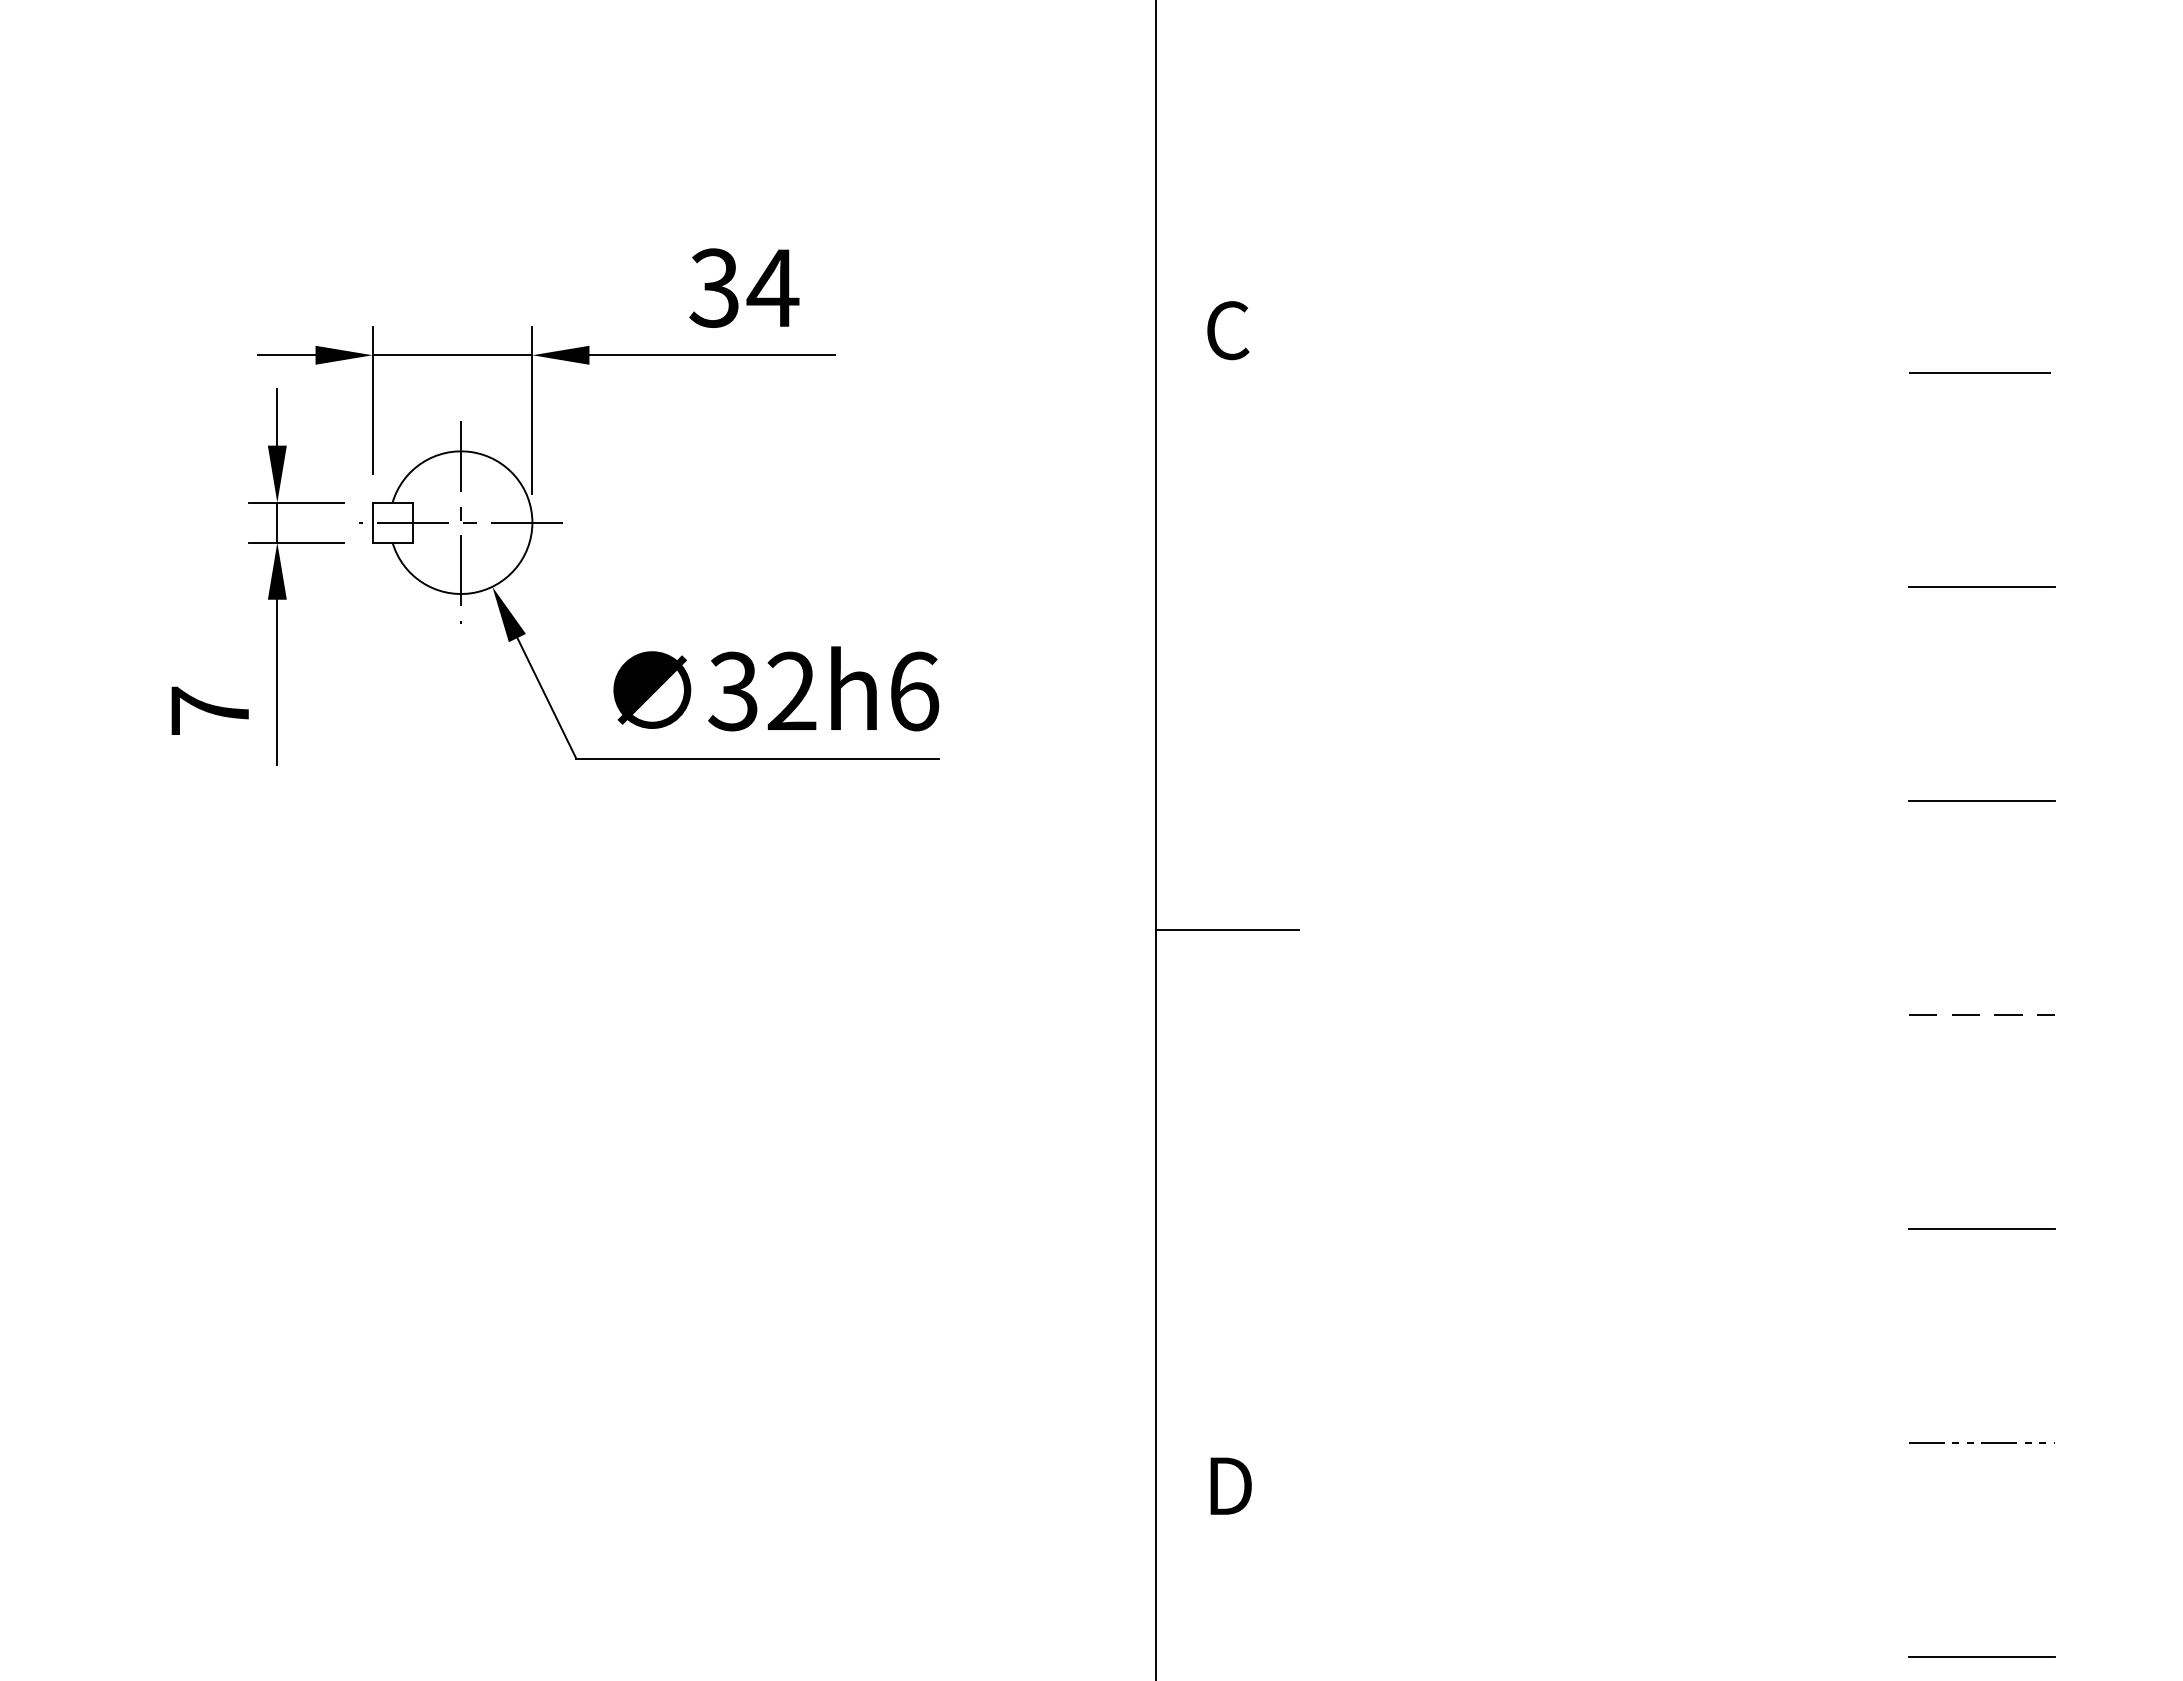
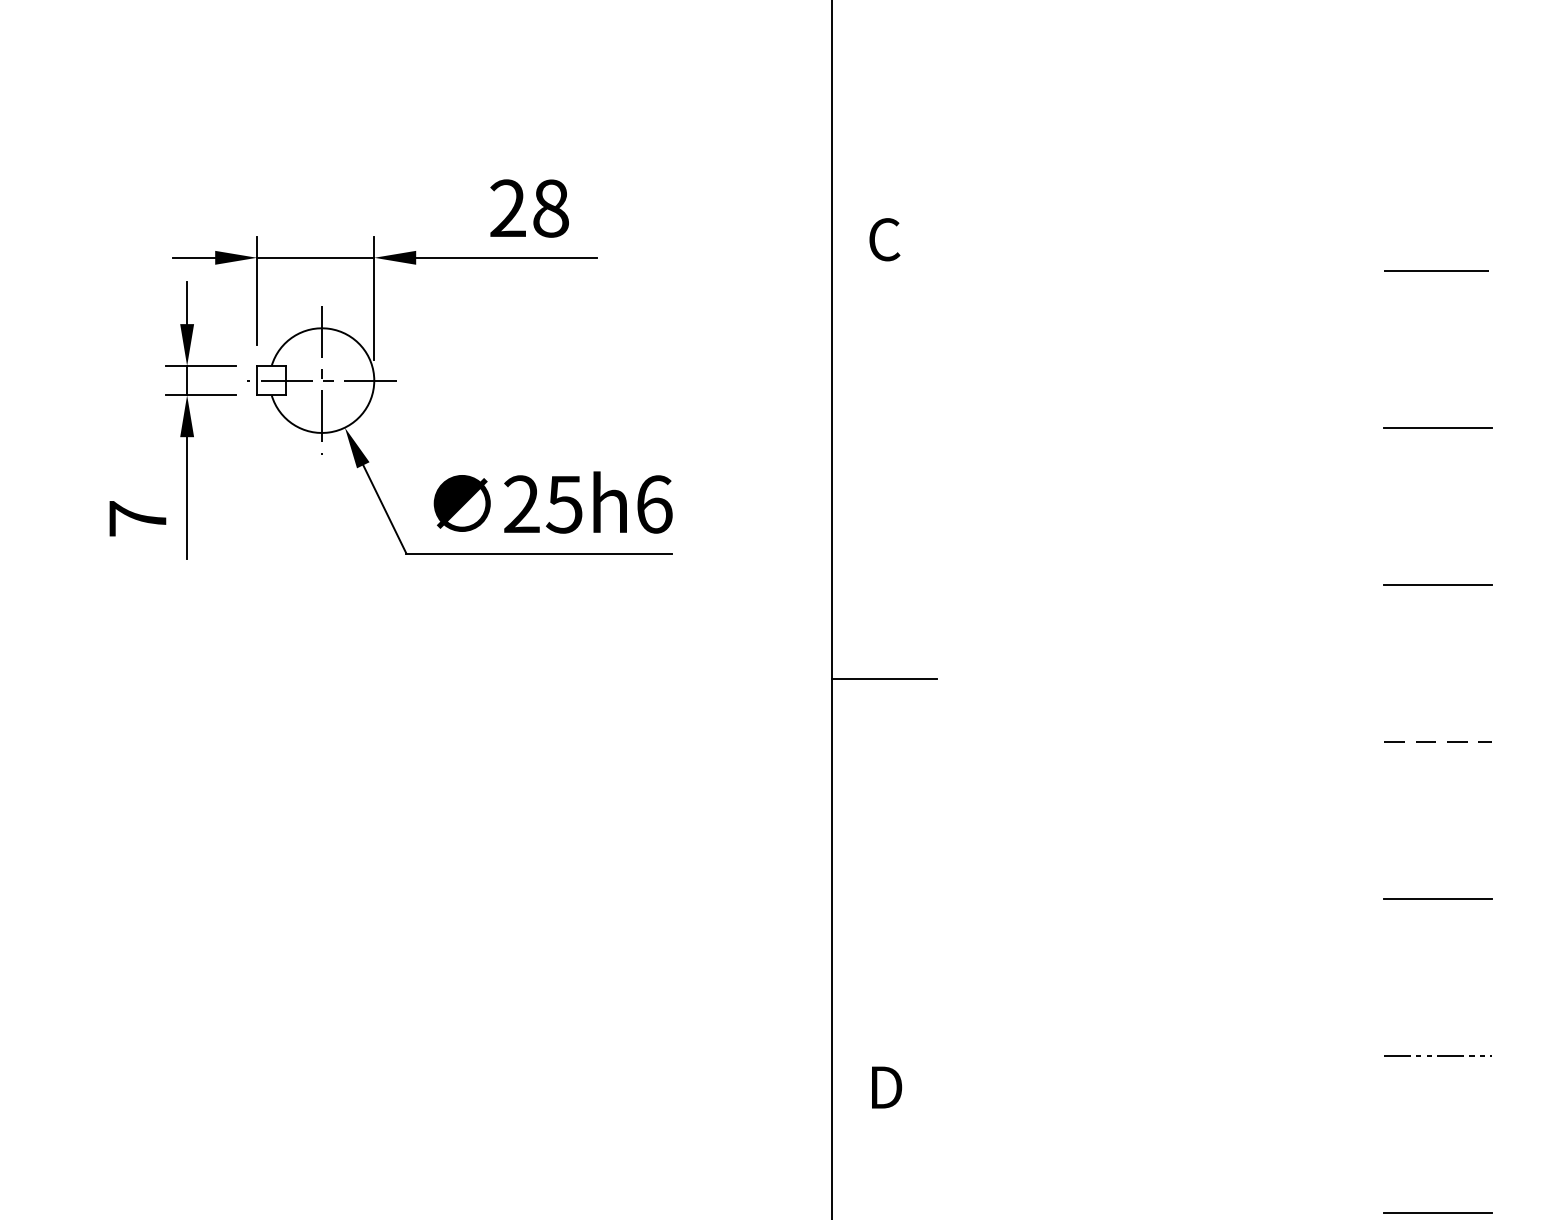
text: (744, 287) -> (529, 208), 34 -> 28
text: (762, 691) -> (543, 504), 32h6 -> 25h6

